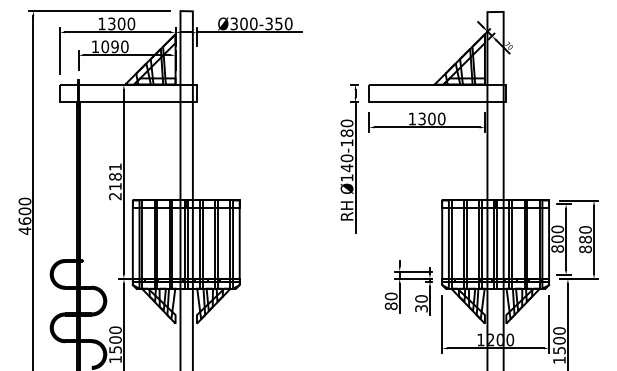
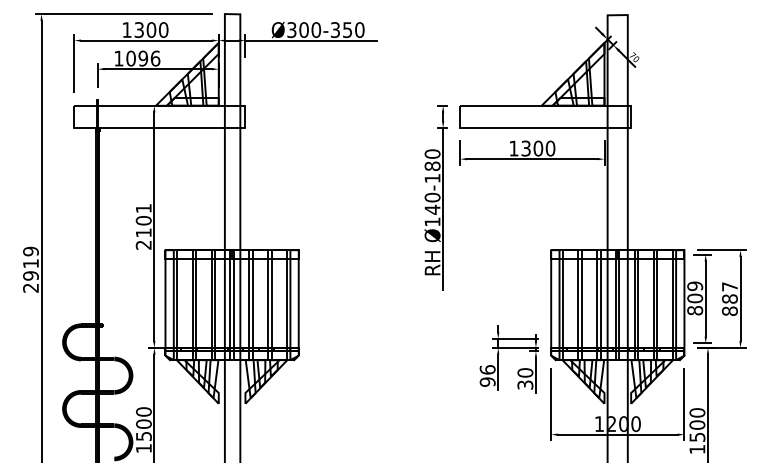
text: (124, 46) -> (155, 58), 1090 -> 1096
text: (115, 176) -> (143, 220), 2181 -> 2101
text: (24, 215) -> (30, 268), 4600 -> 2919
text: (557, 229) -> (694, 286), 800 -> 809
text: (585, 229) -> (729, 286), 880 -> 887
text: (390, 301) -> (486, 376), 80 -> 96

